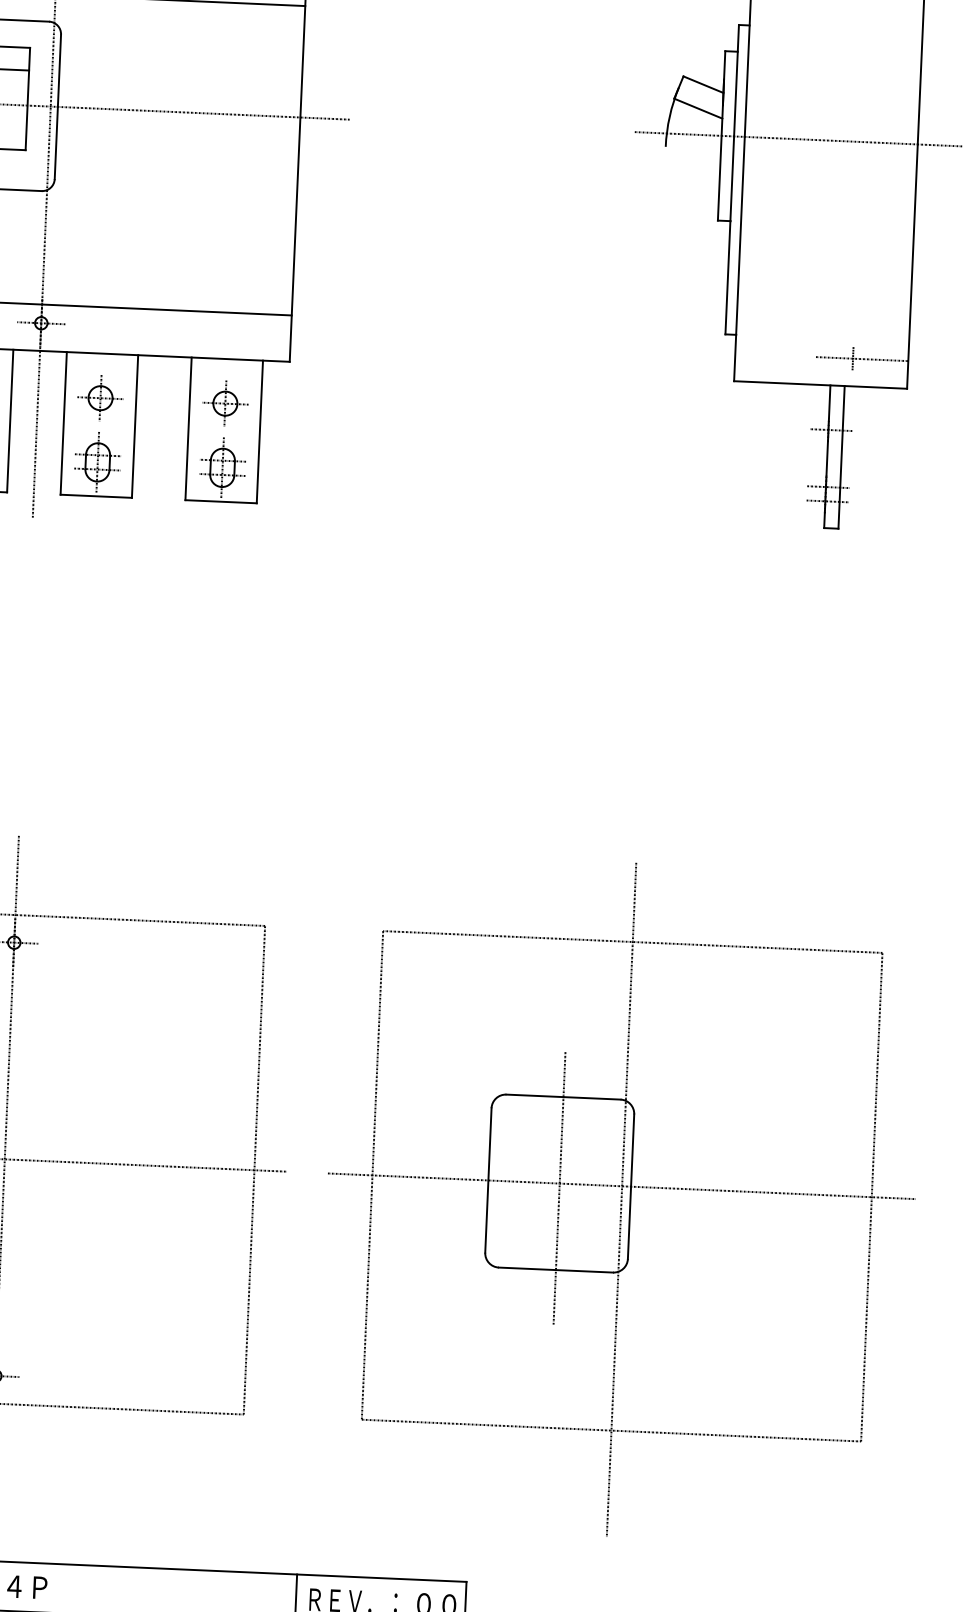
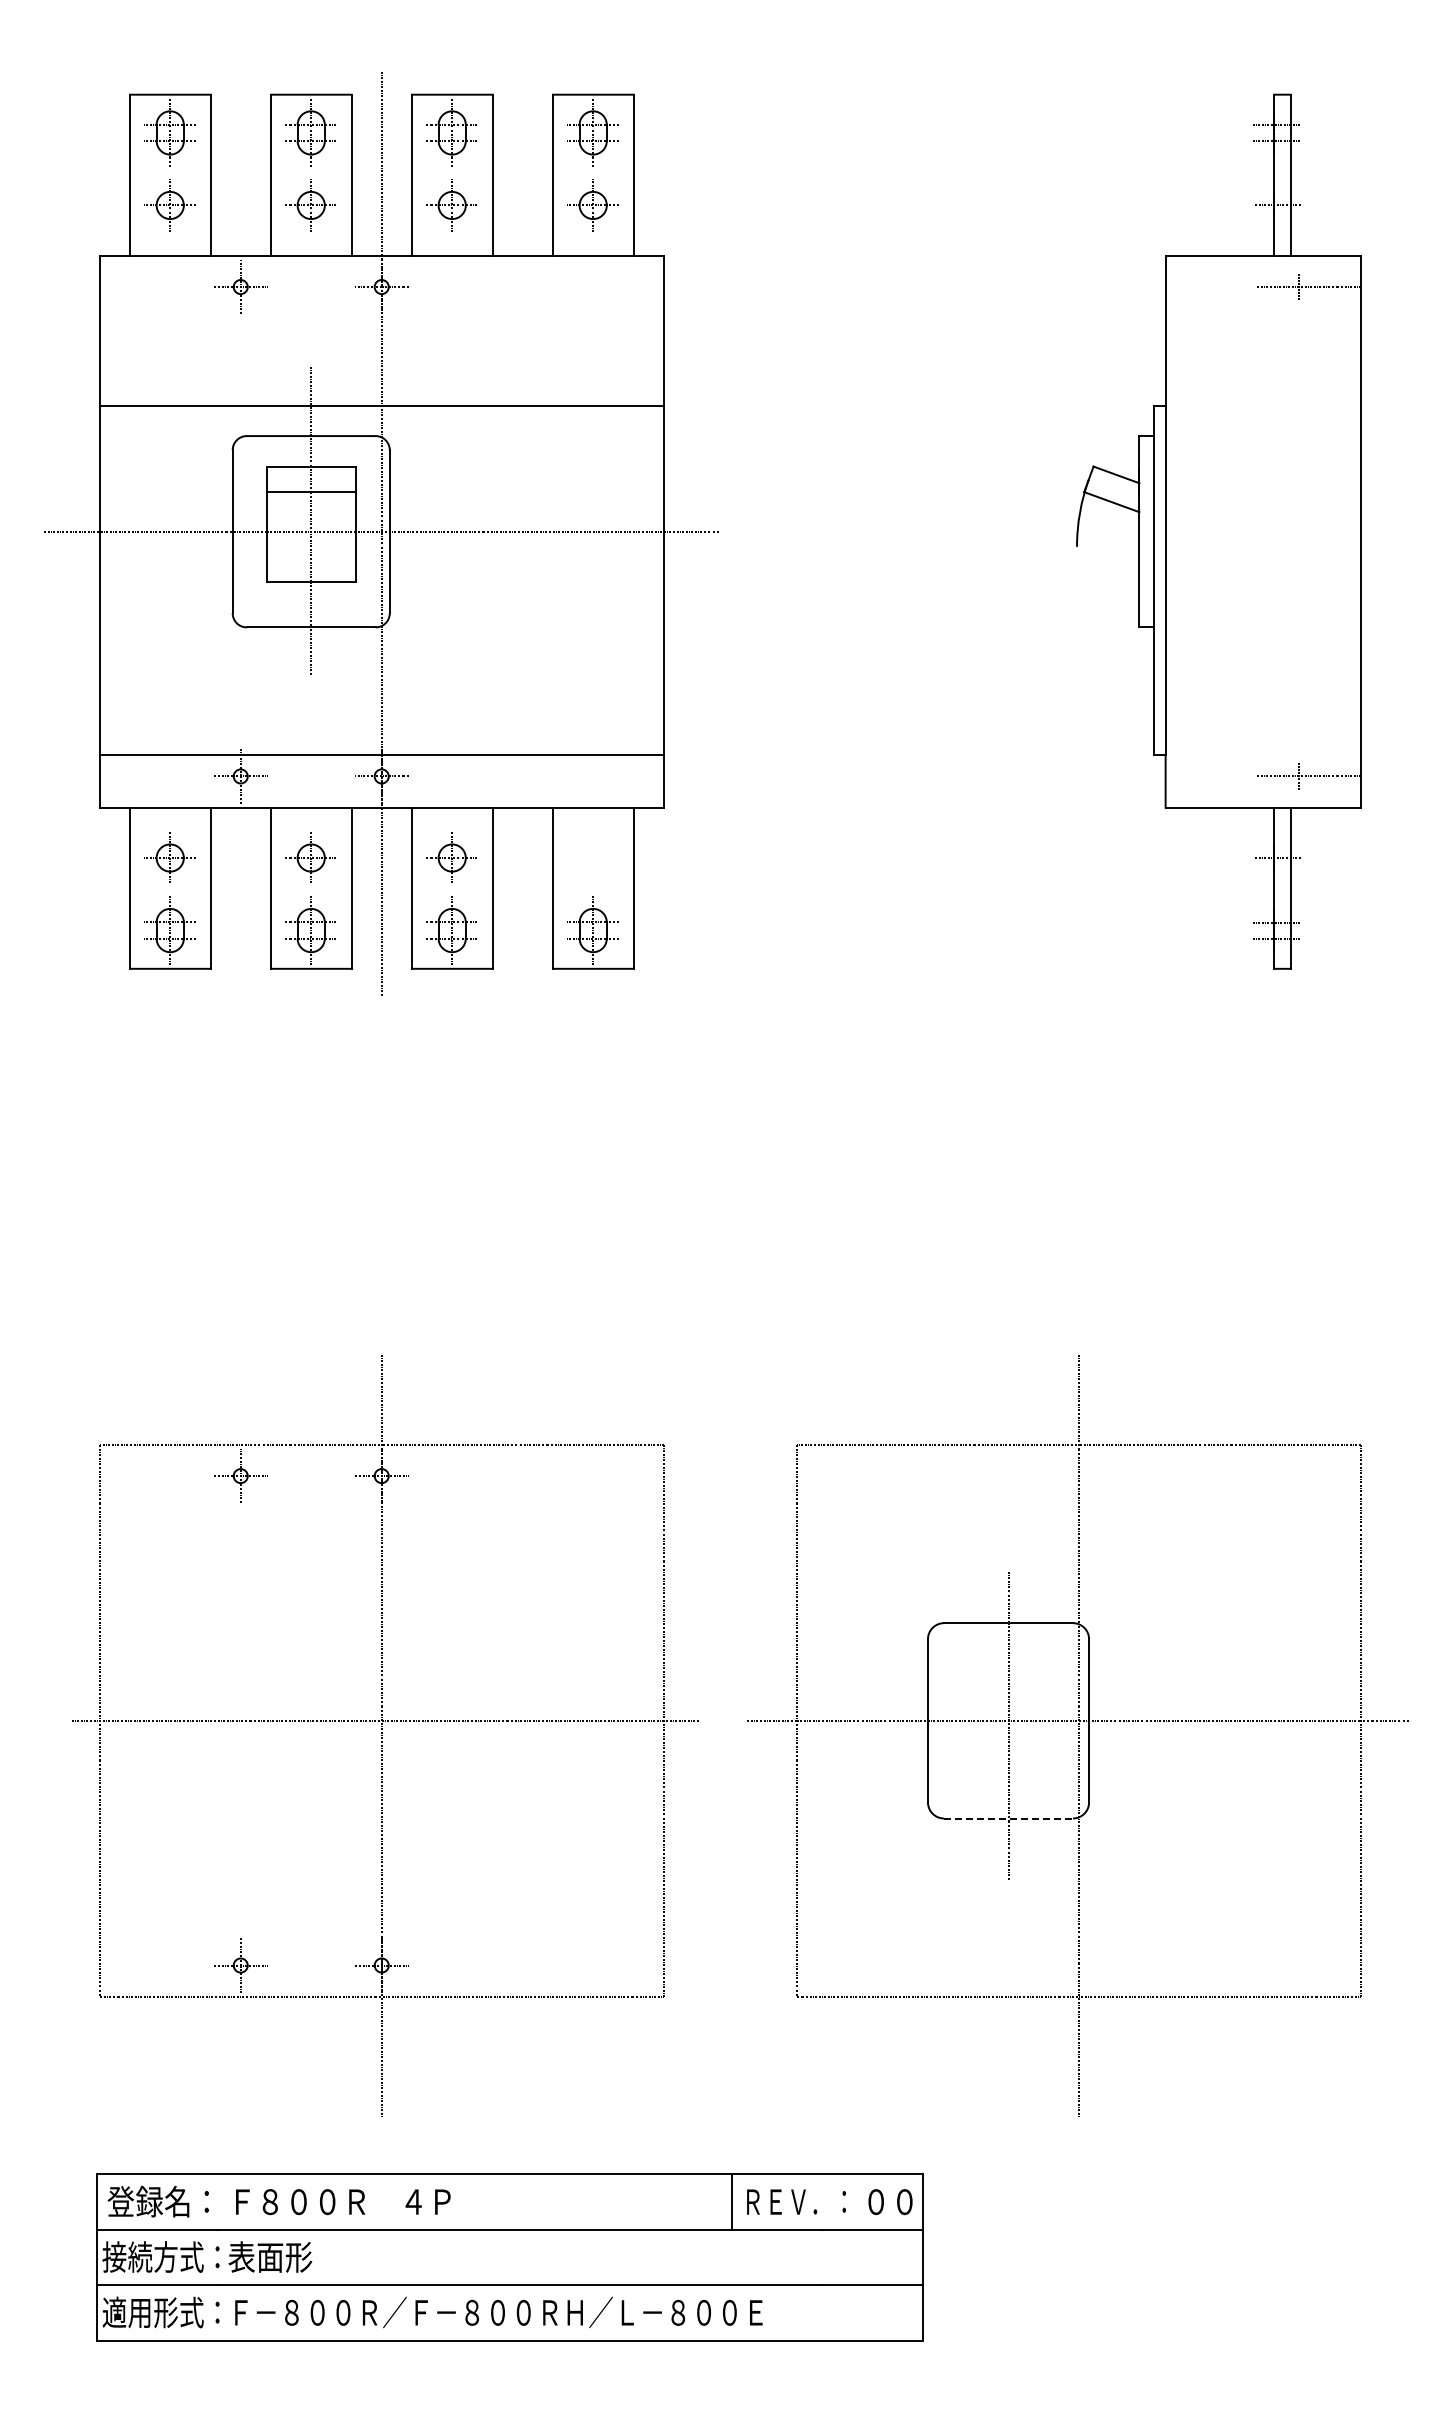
line: (798, 139) -> (1226, 531), removed
part: (224, 403) -> (592, 857), removed
line: (556, 1270) -> (1009, 1818), solid -> dashed

